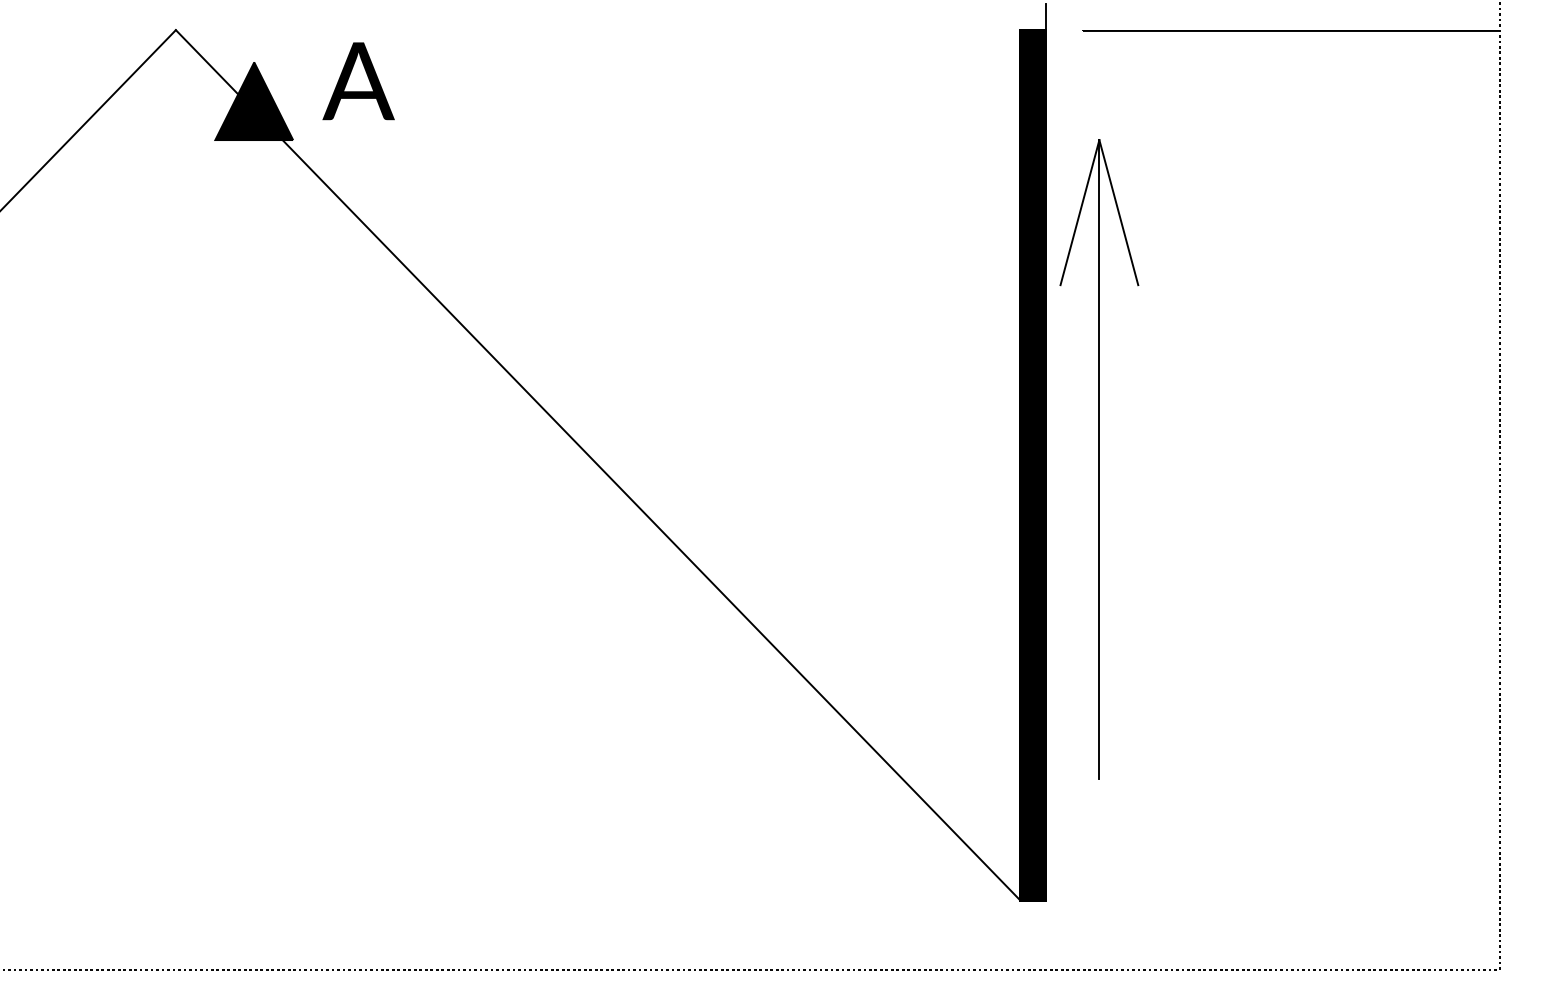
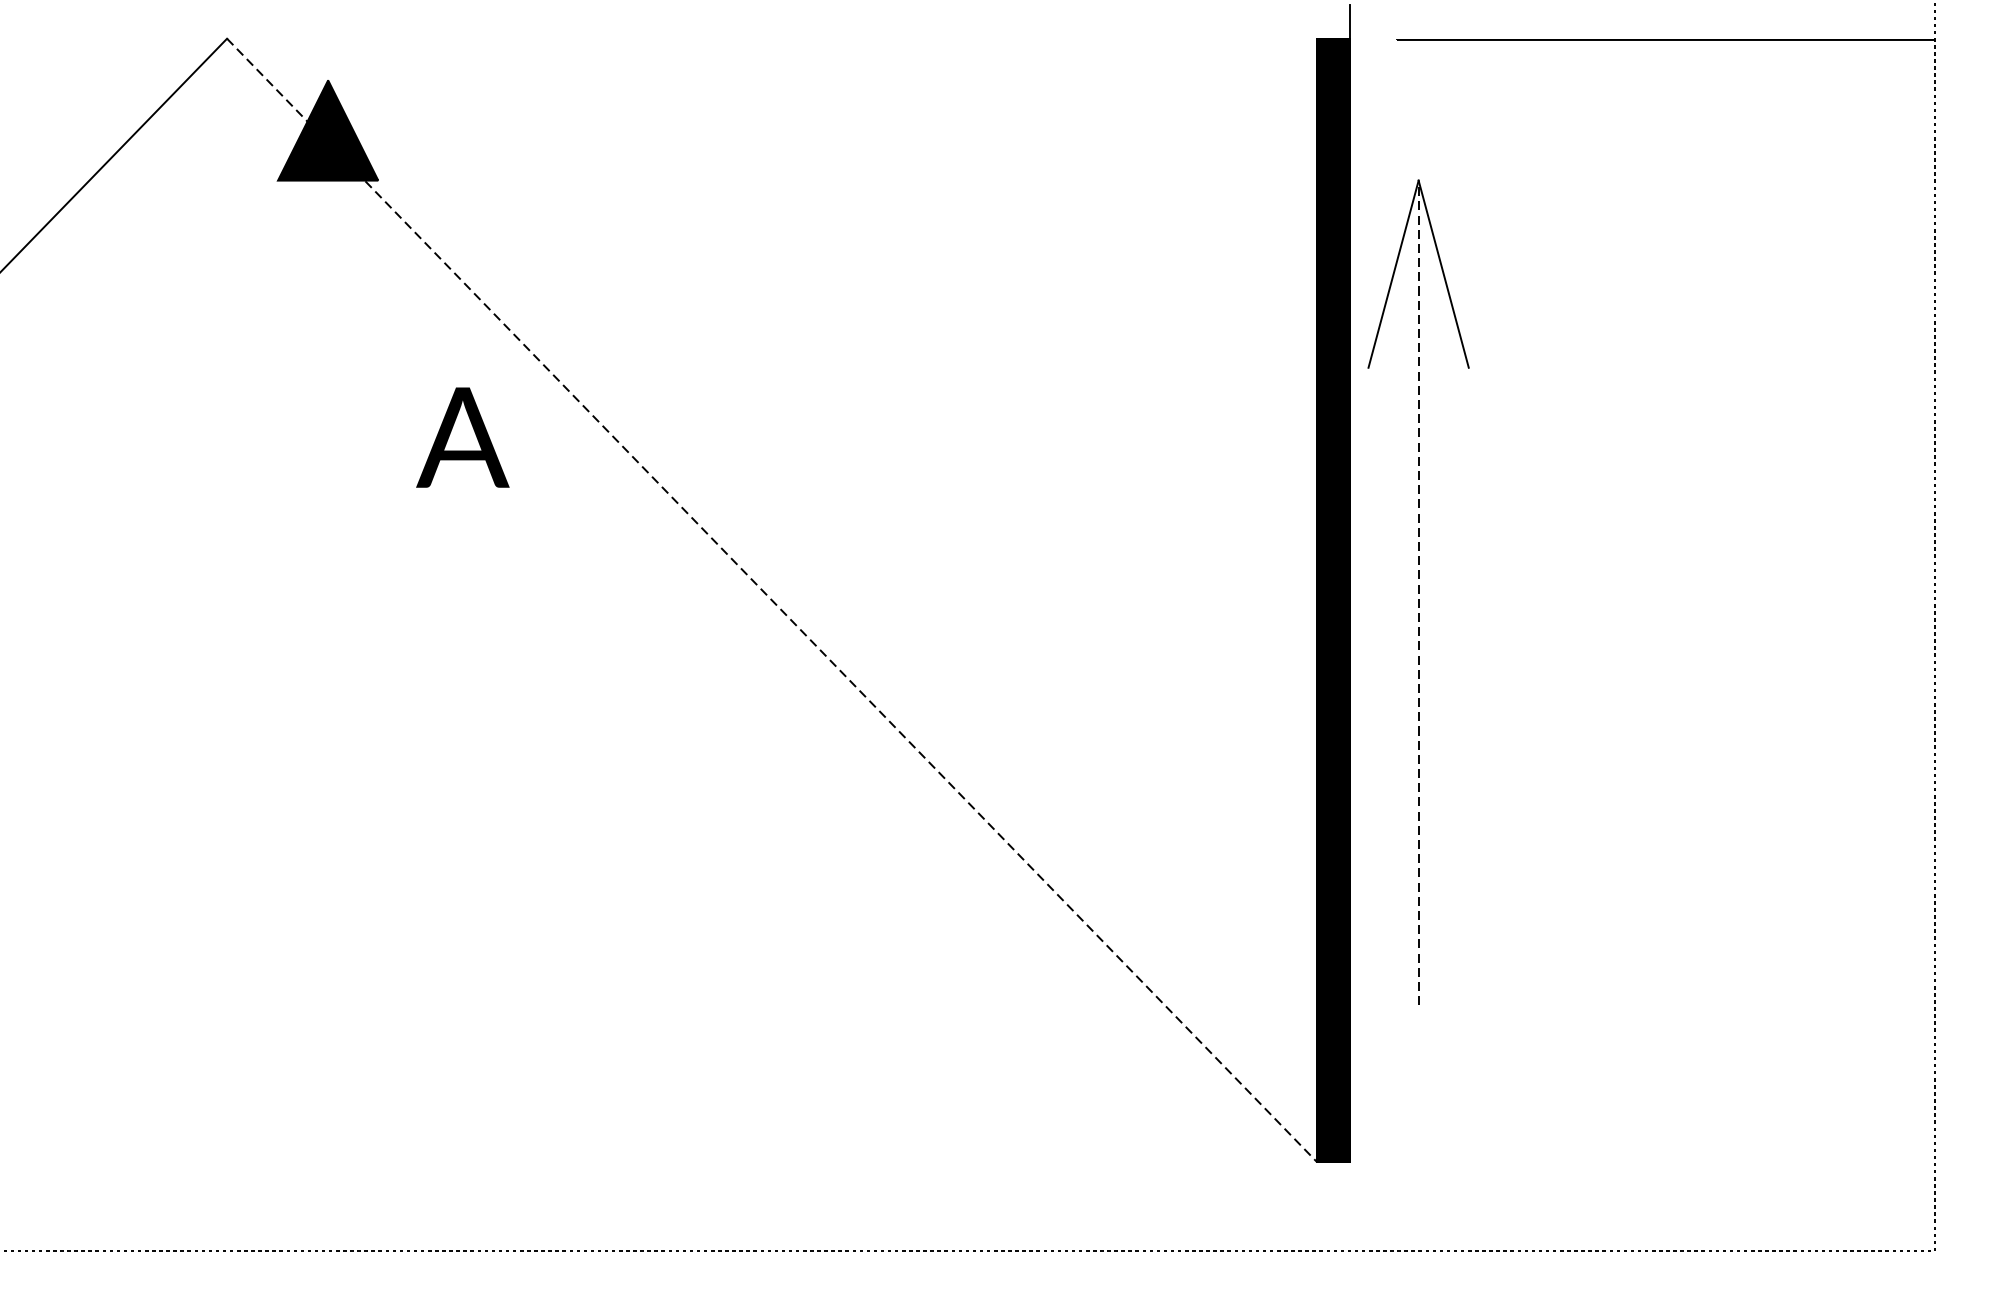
text: (358, 81) -> (462, 437), moved
line: (1099, 459) -> (1418, 592), solid -> dashed
line: (598, 465) -> (772, 600), solid -> dashed

